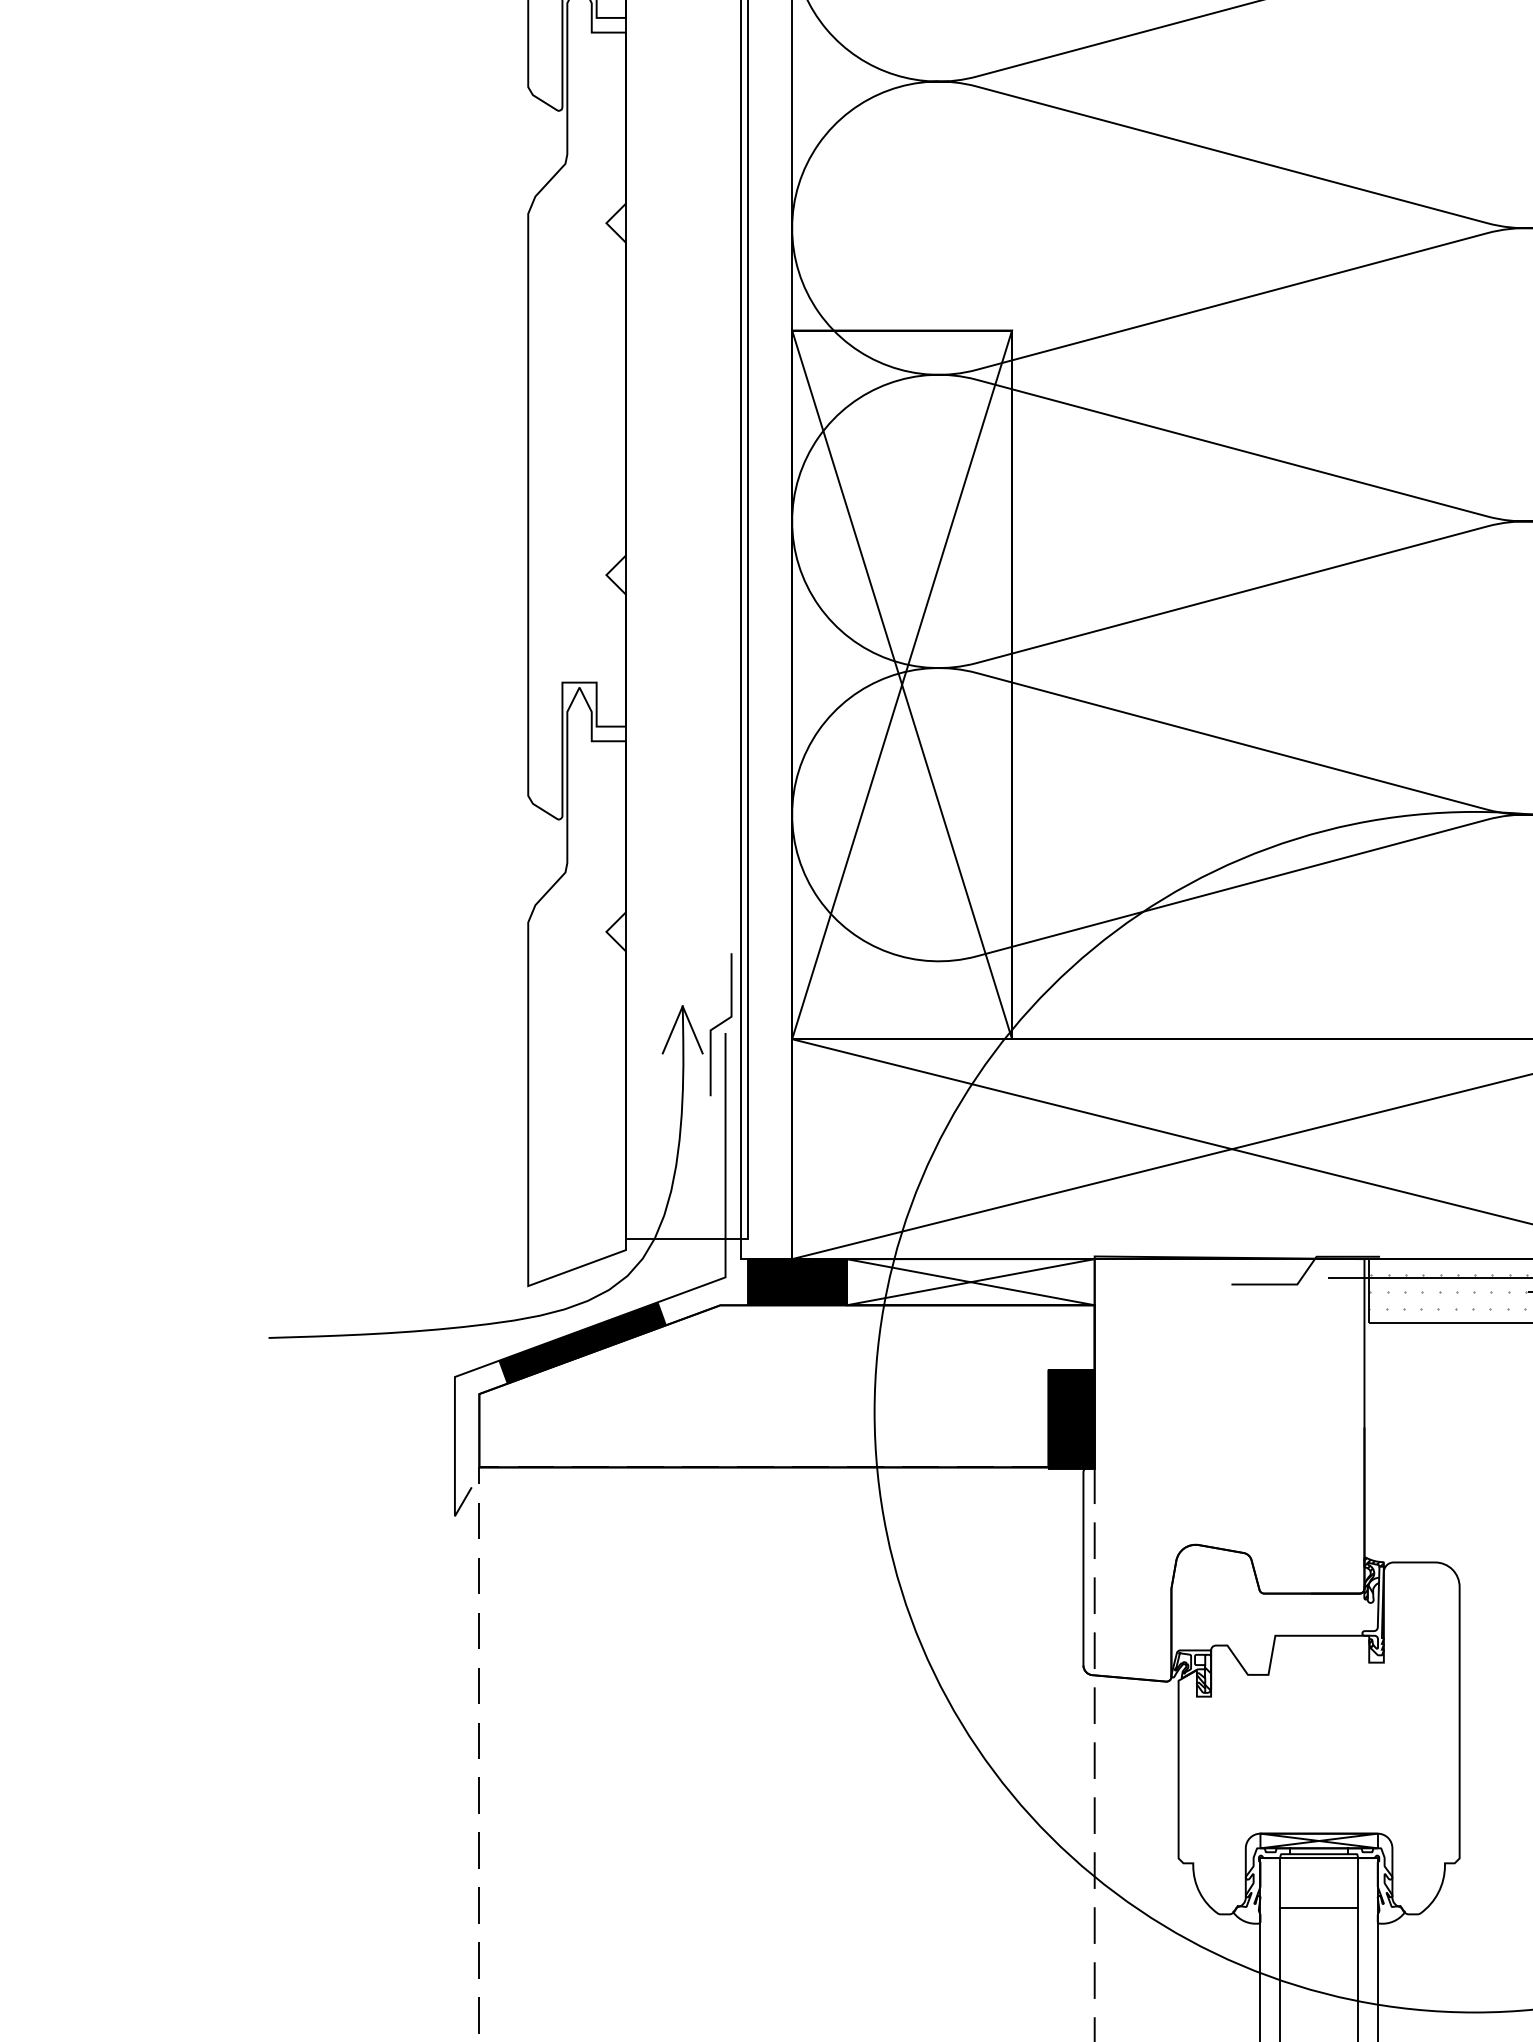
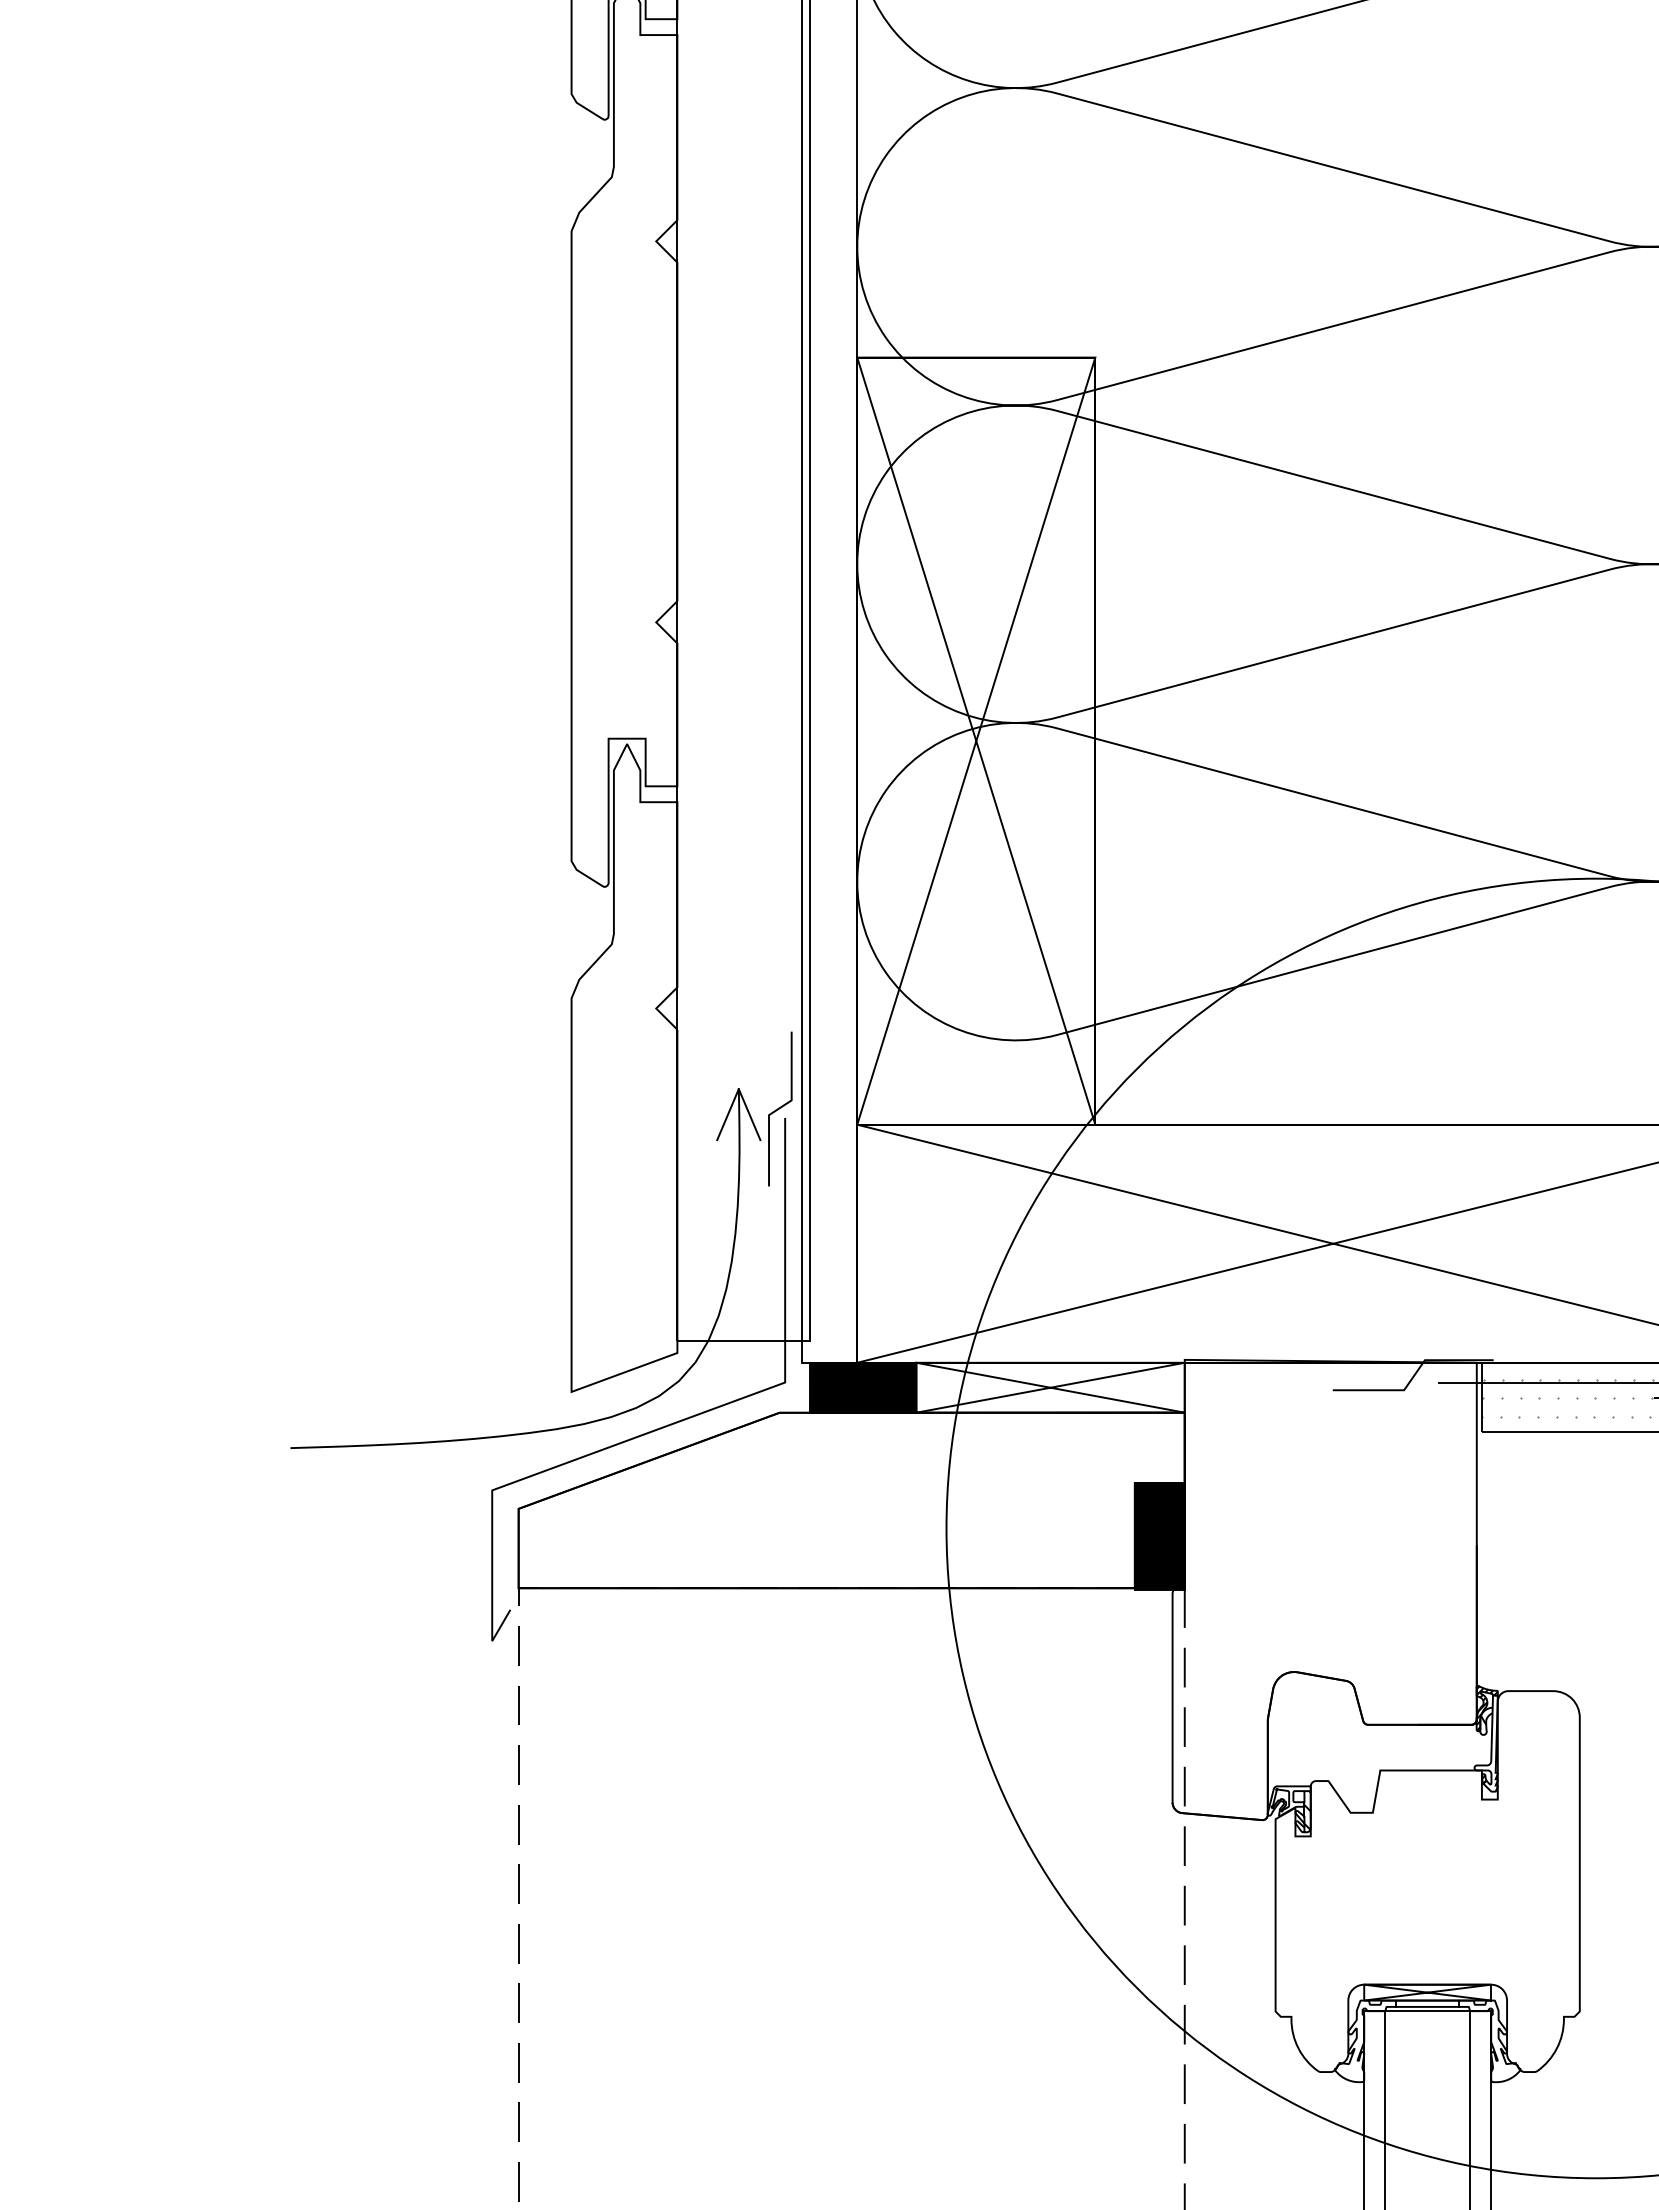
fill: (582, 1342) -> (630, 1453), removed
line: (1318, 1908) -> (1427, 2065), removed

